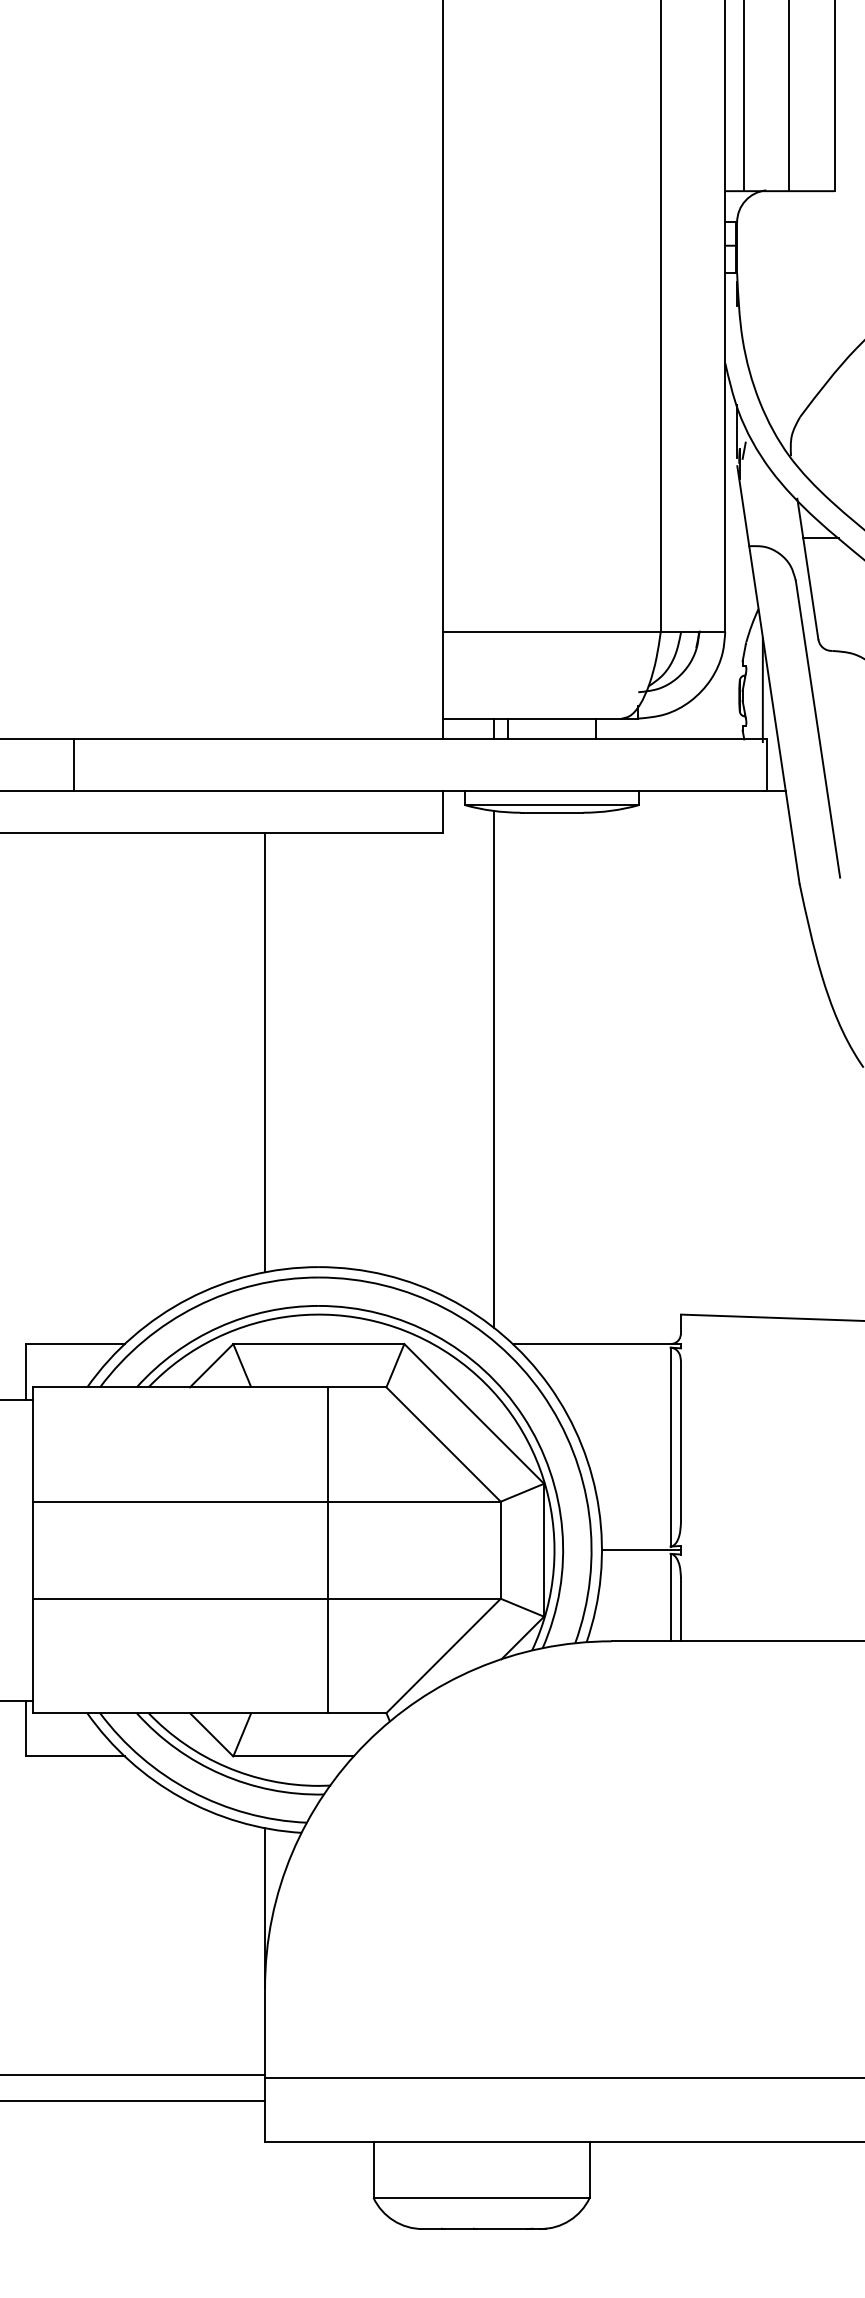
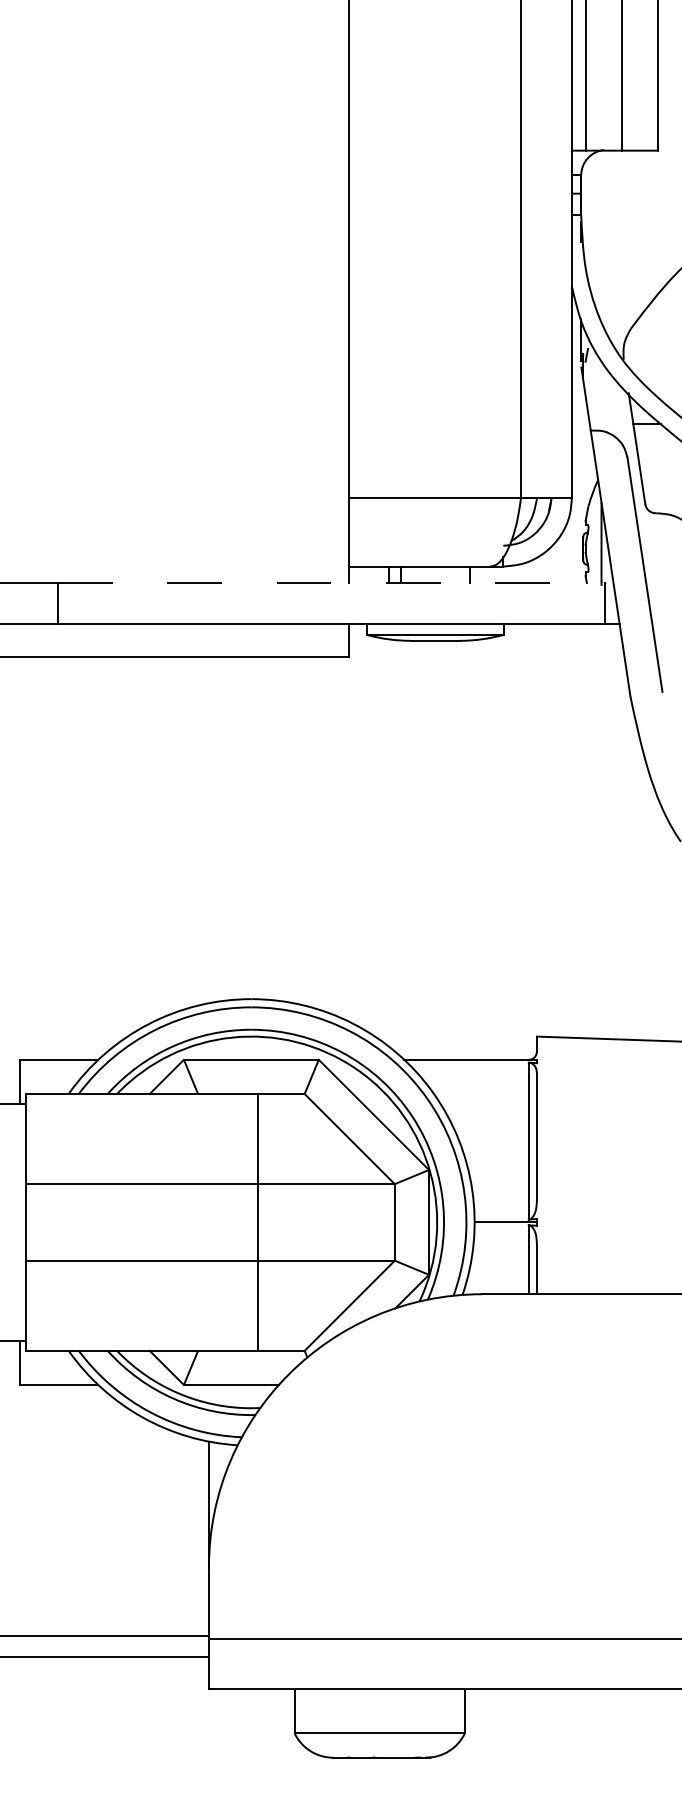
line: (420, 739) -> (331, 583), solid -> dashed
line: (265, 1052) -> (209, 829), removed
line: (493, 1069) -> (389, 843), removed

